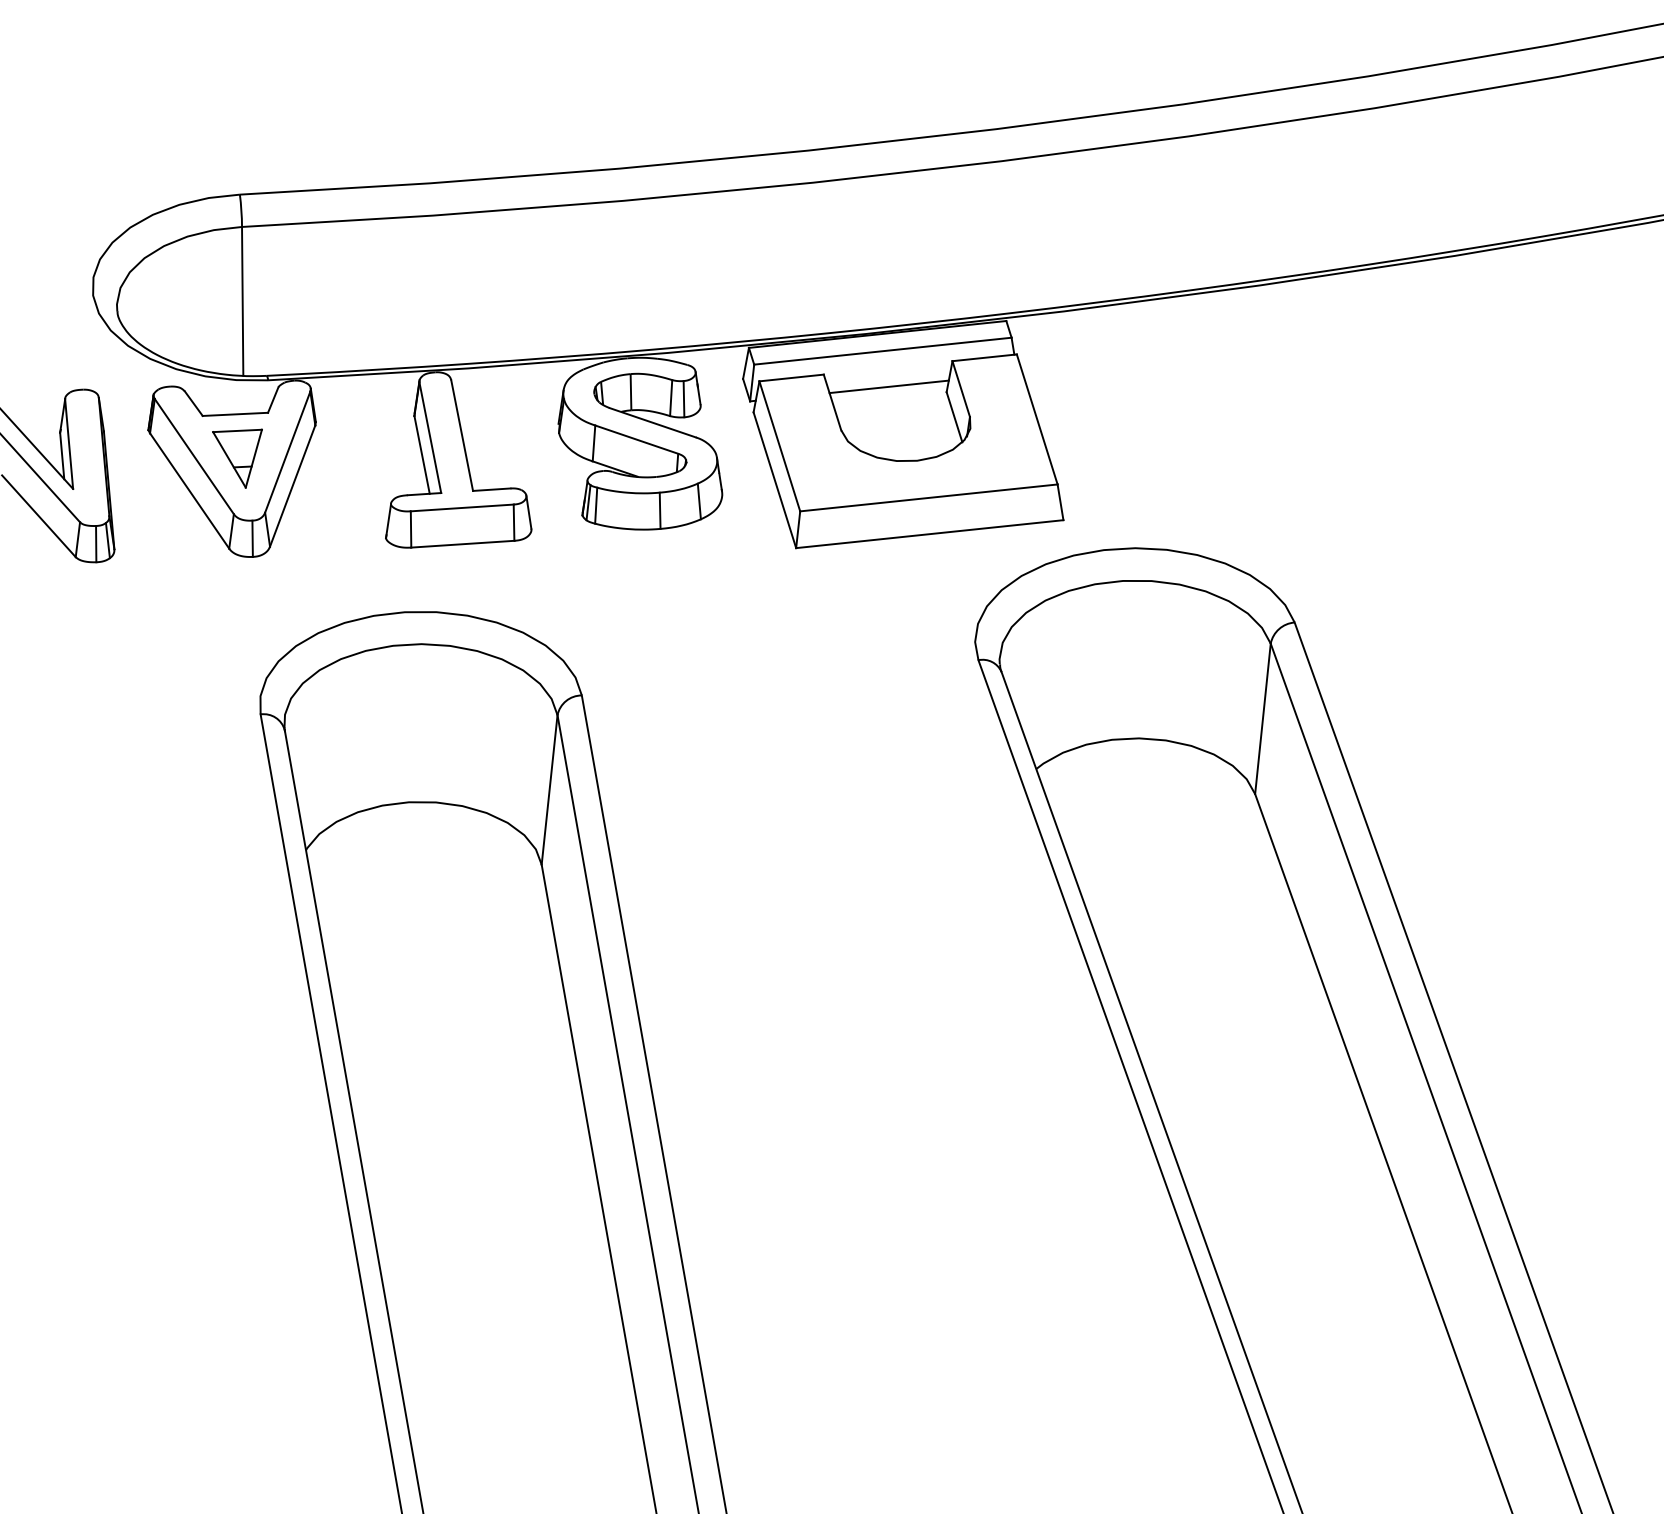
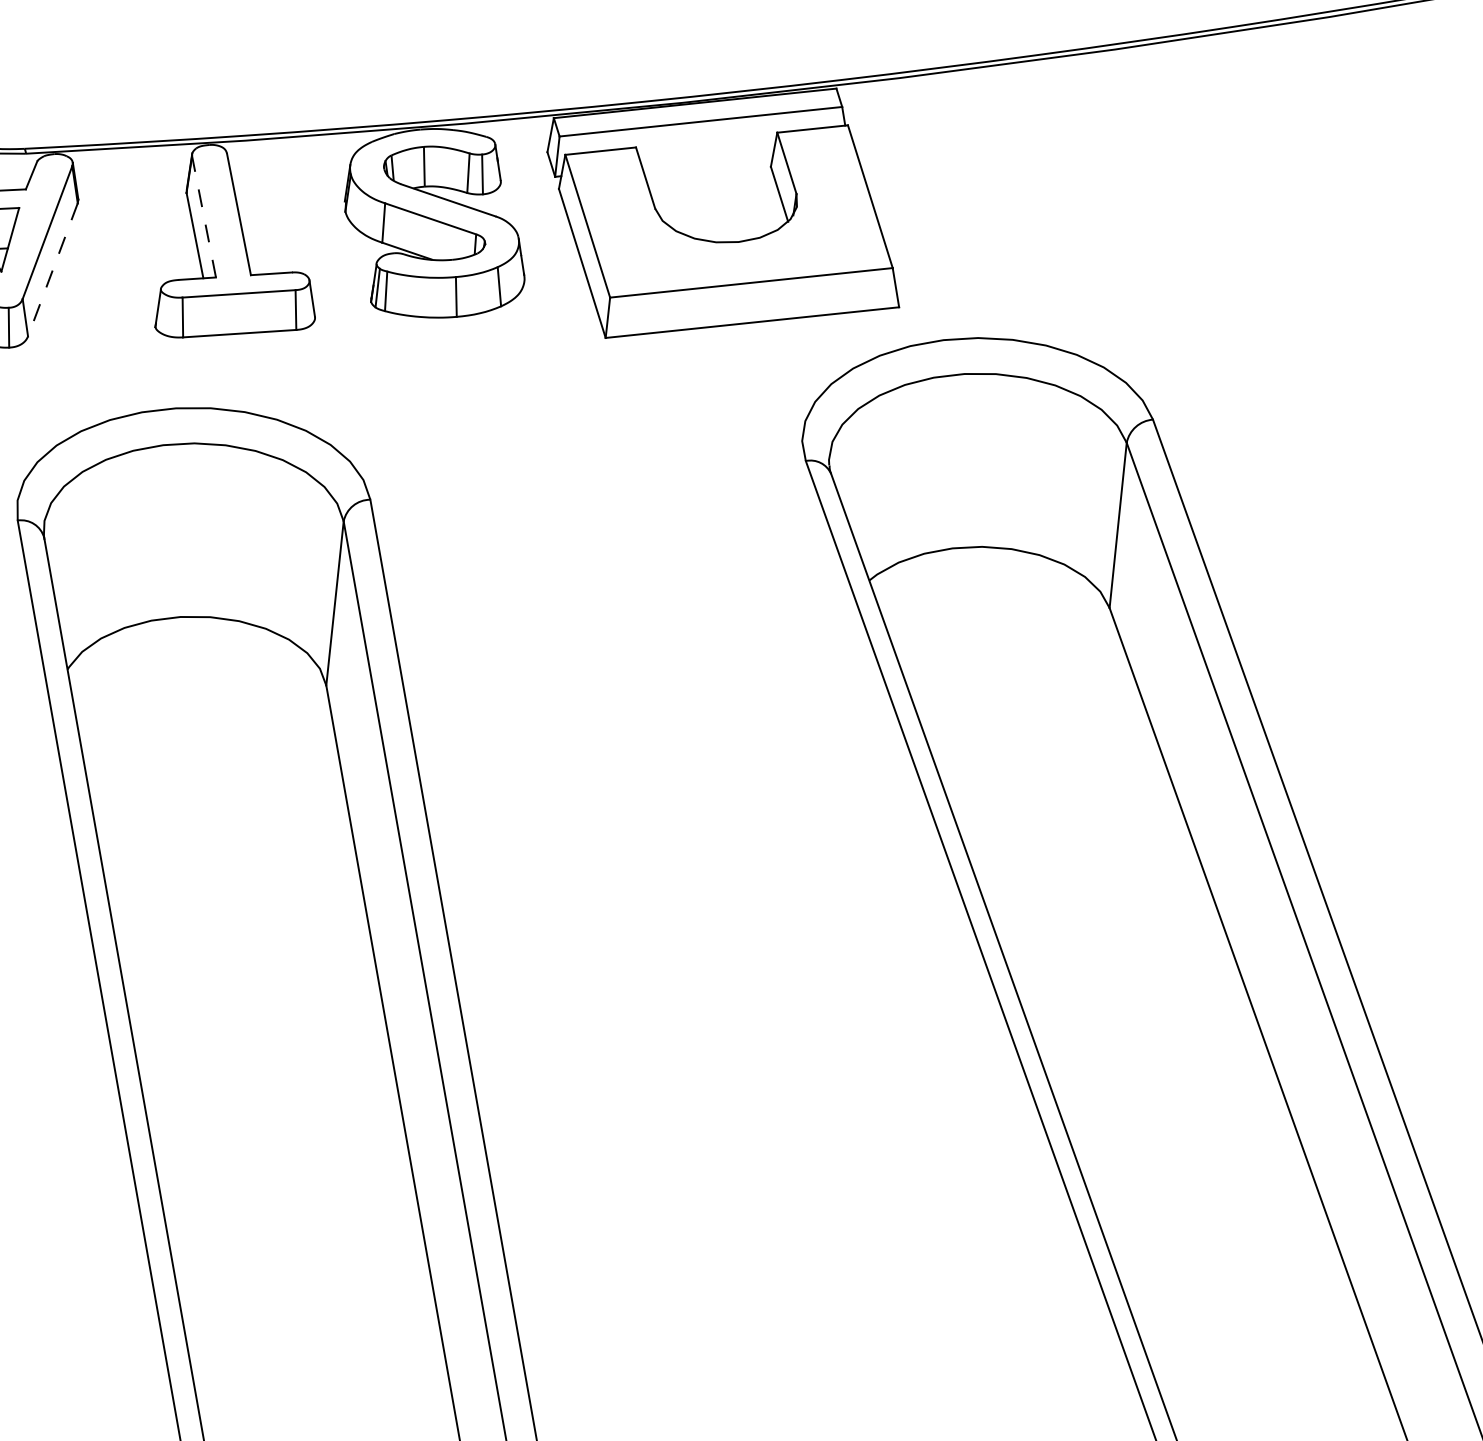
line: (888, 386) -> (707, 160), removed
line: (430, 437) -> (204, 216), solid -> dashed
line: (292, 486) -> (52, 270), solid -> dashed

